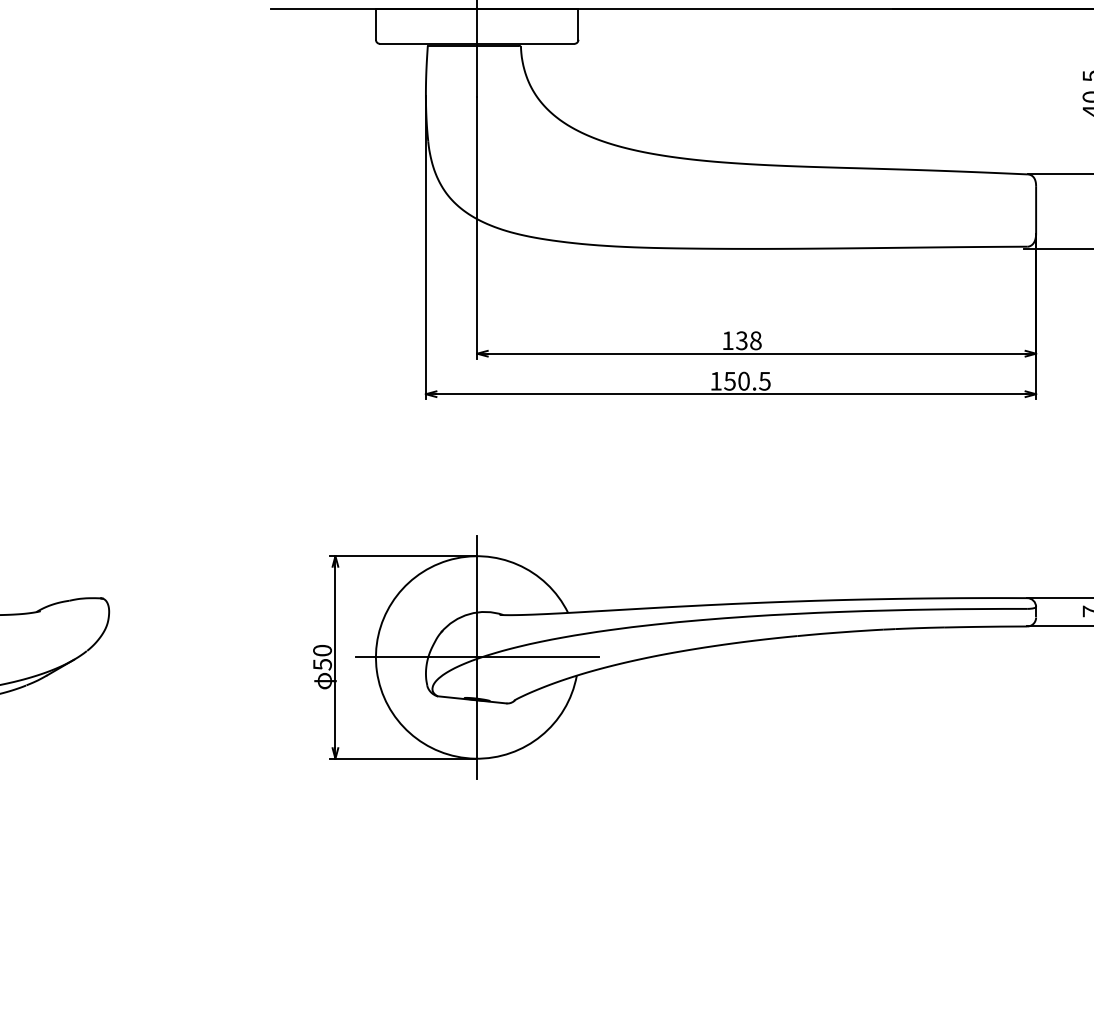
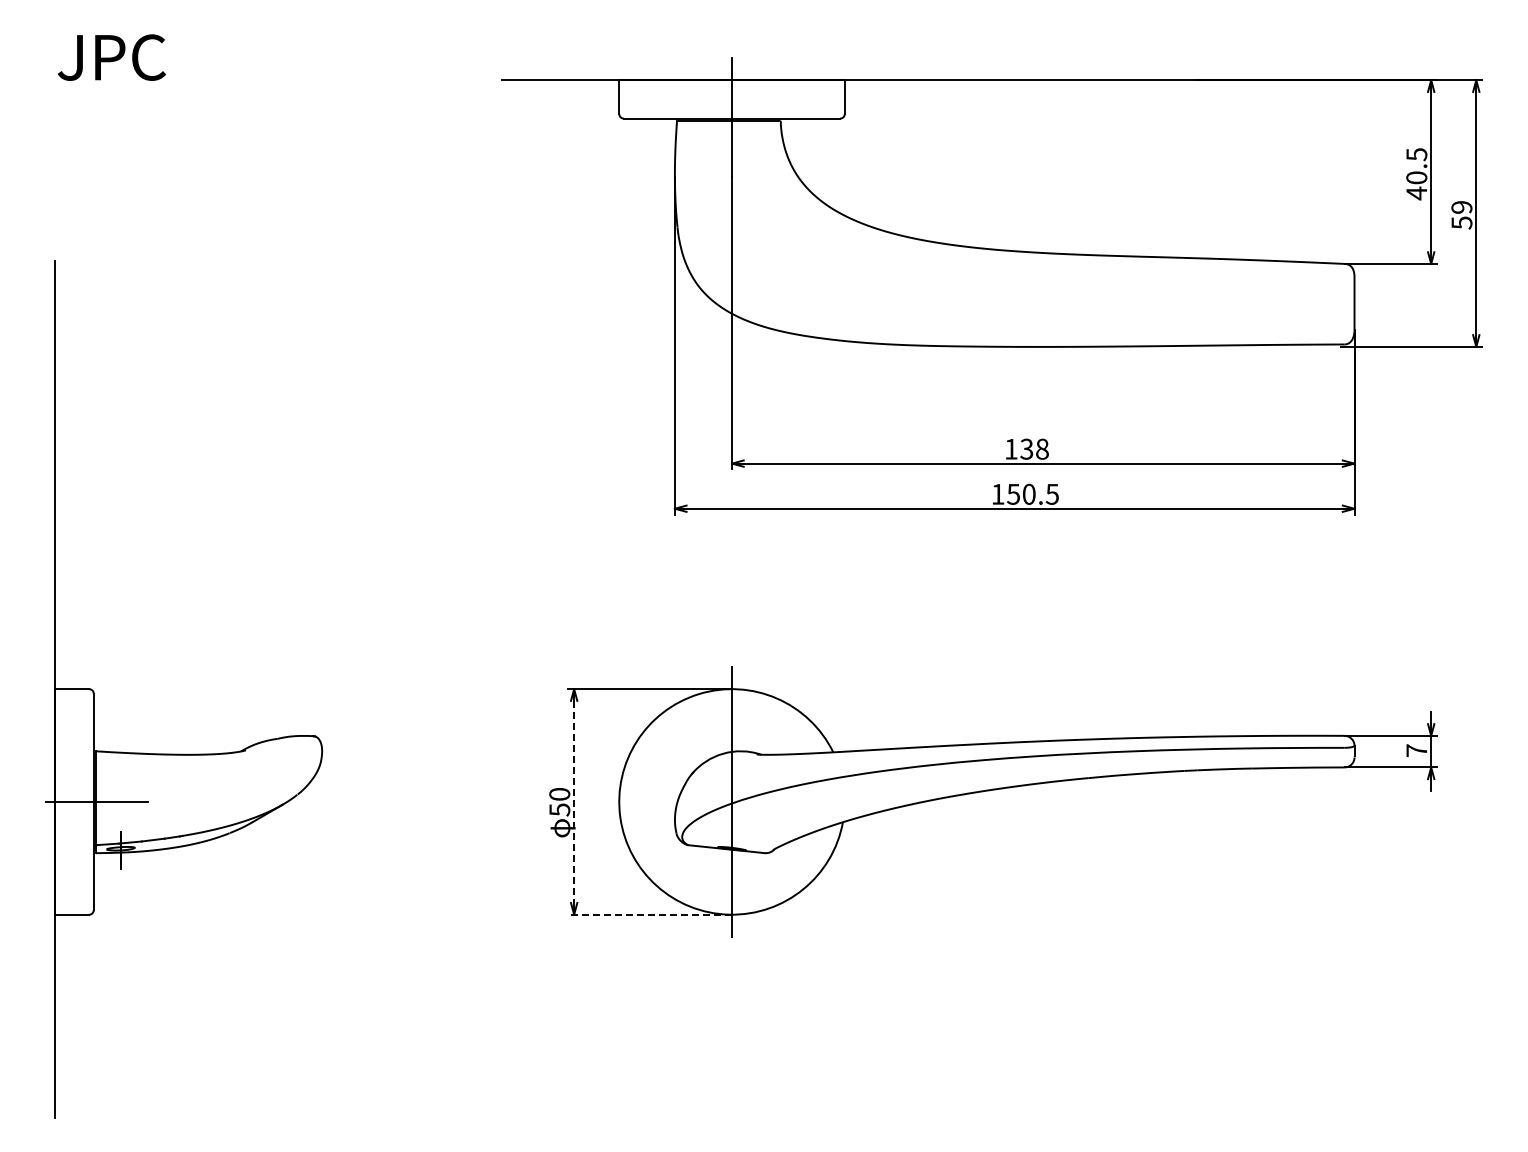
line: (335, 657) -> (574, 802), solid -> dashed
line: (476, 657) -> (731, 801), removed
line: (404, 758) -> (650, 914), solid -> dashed

